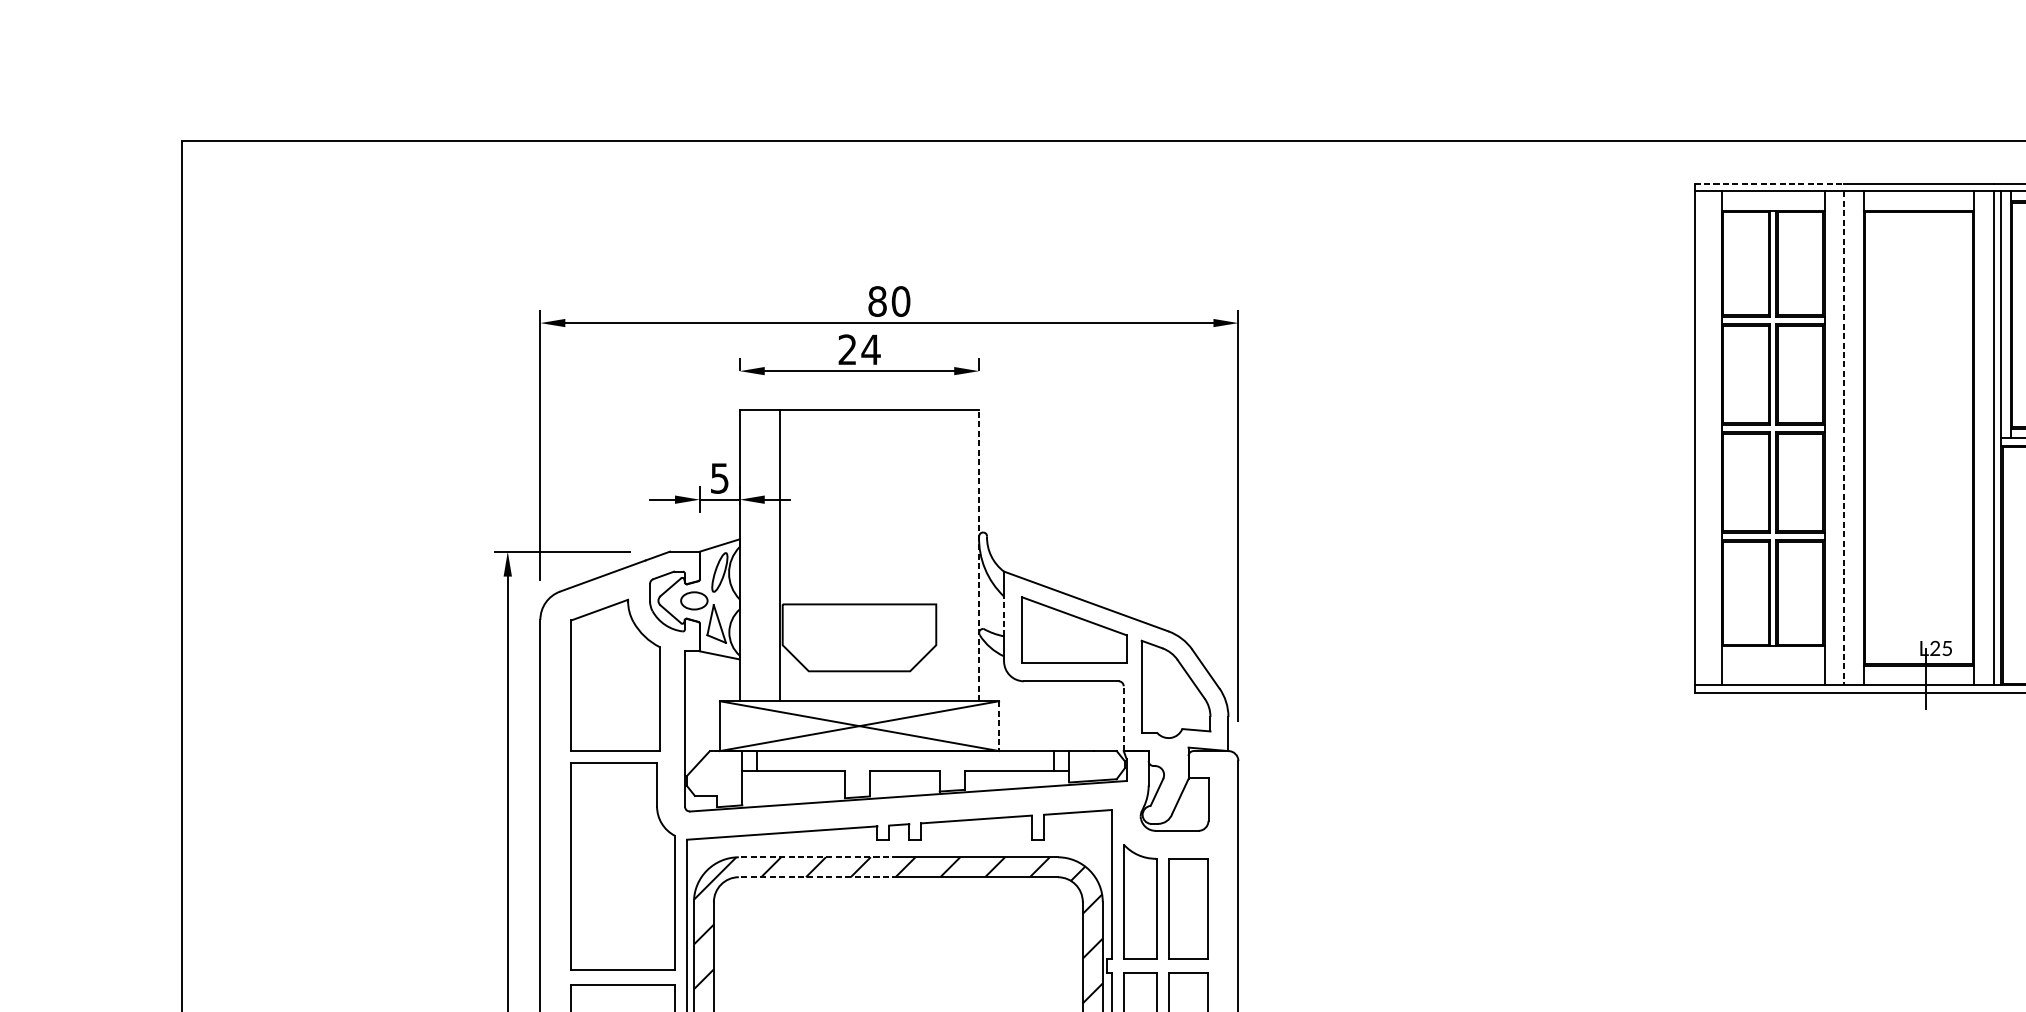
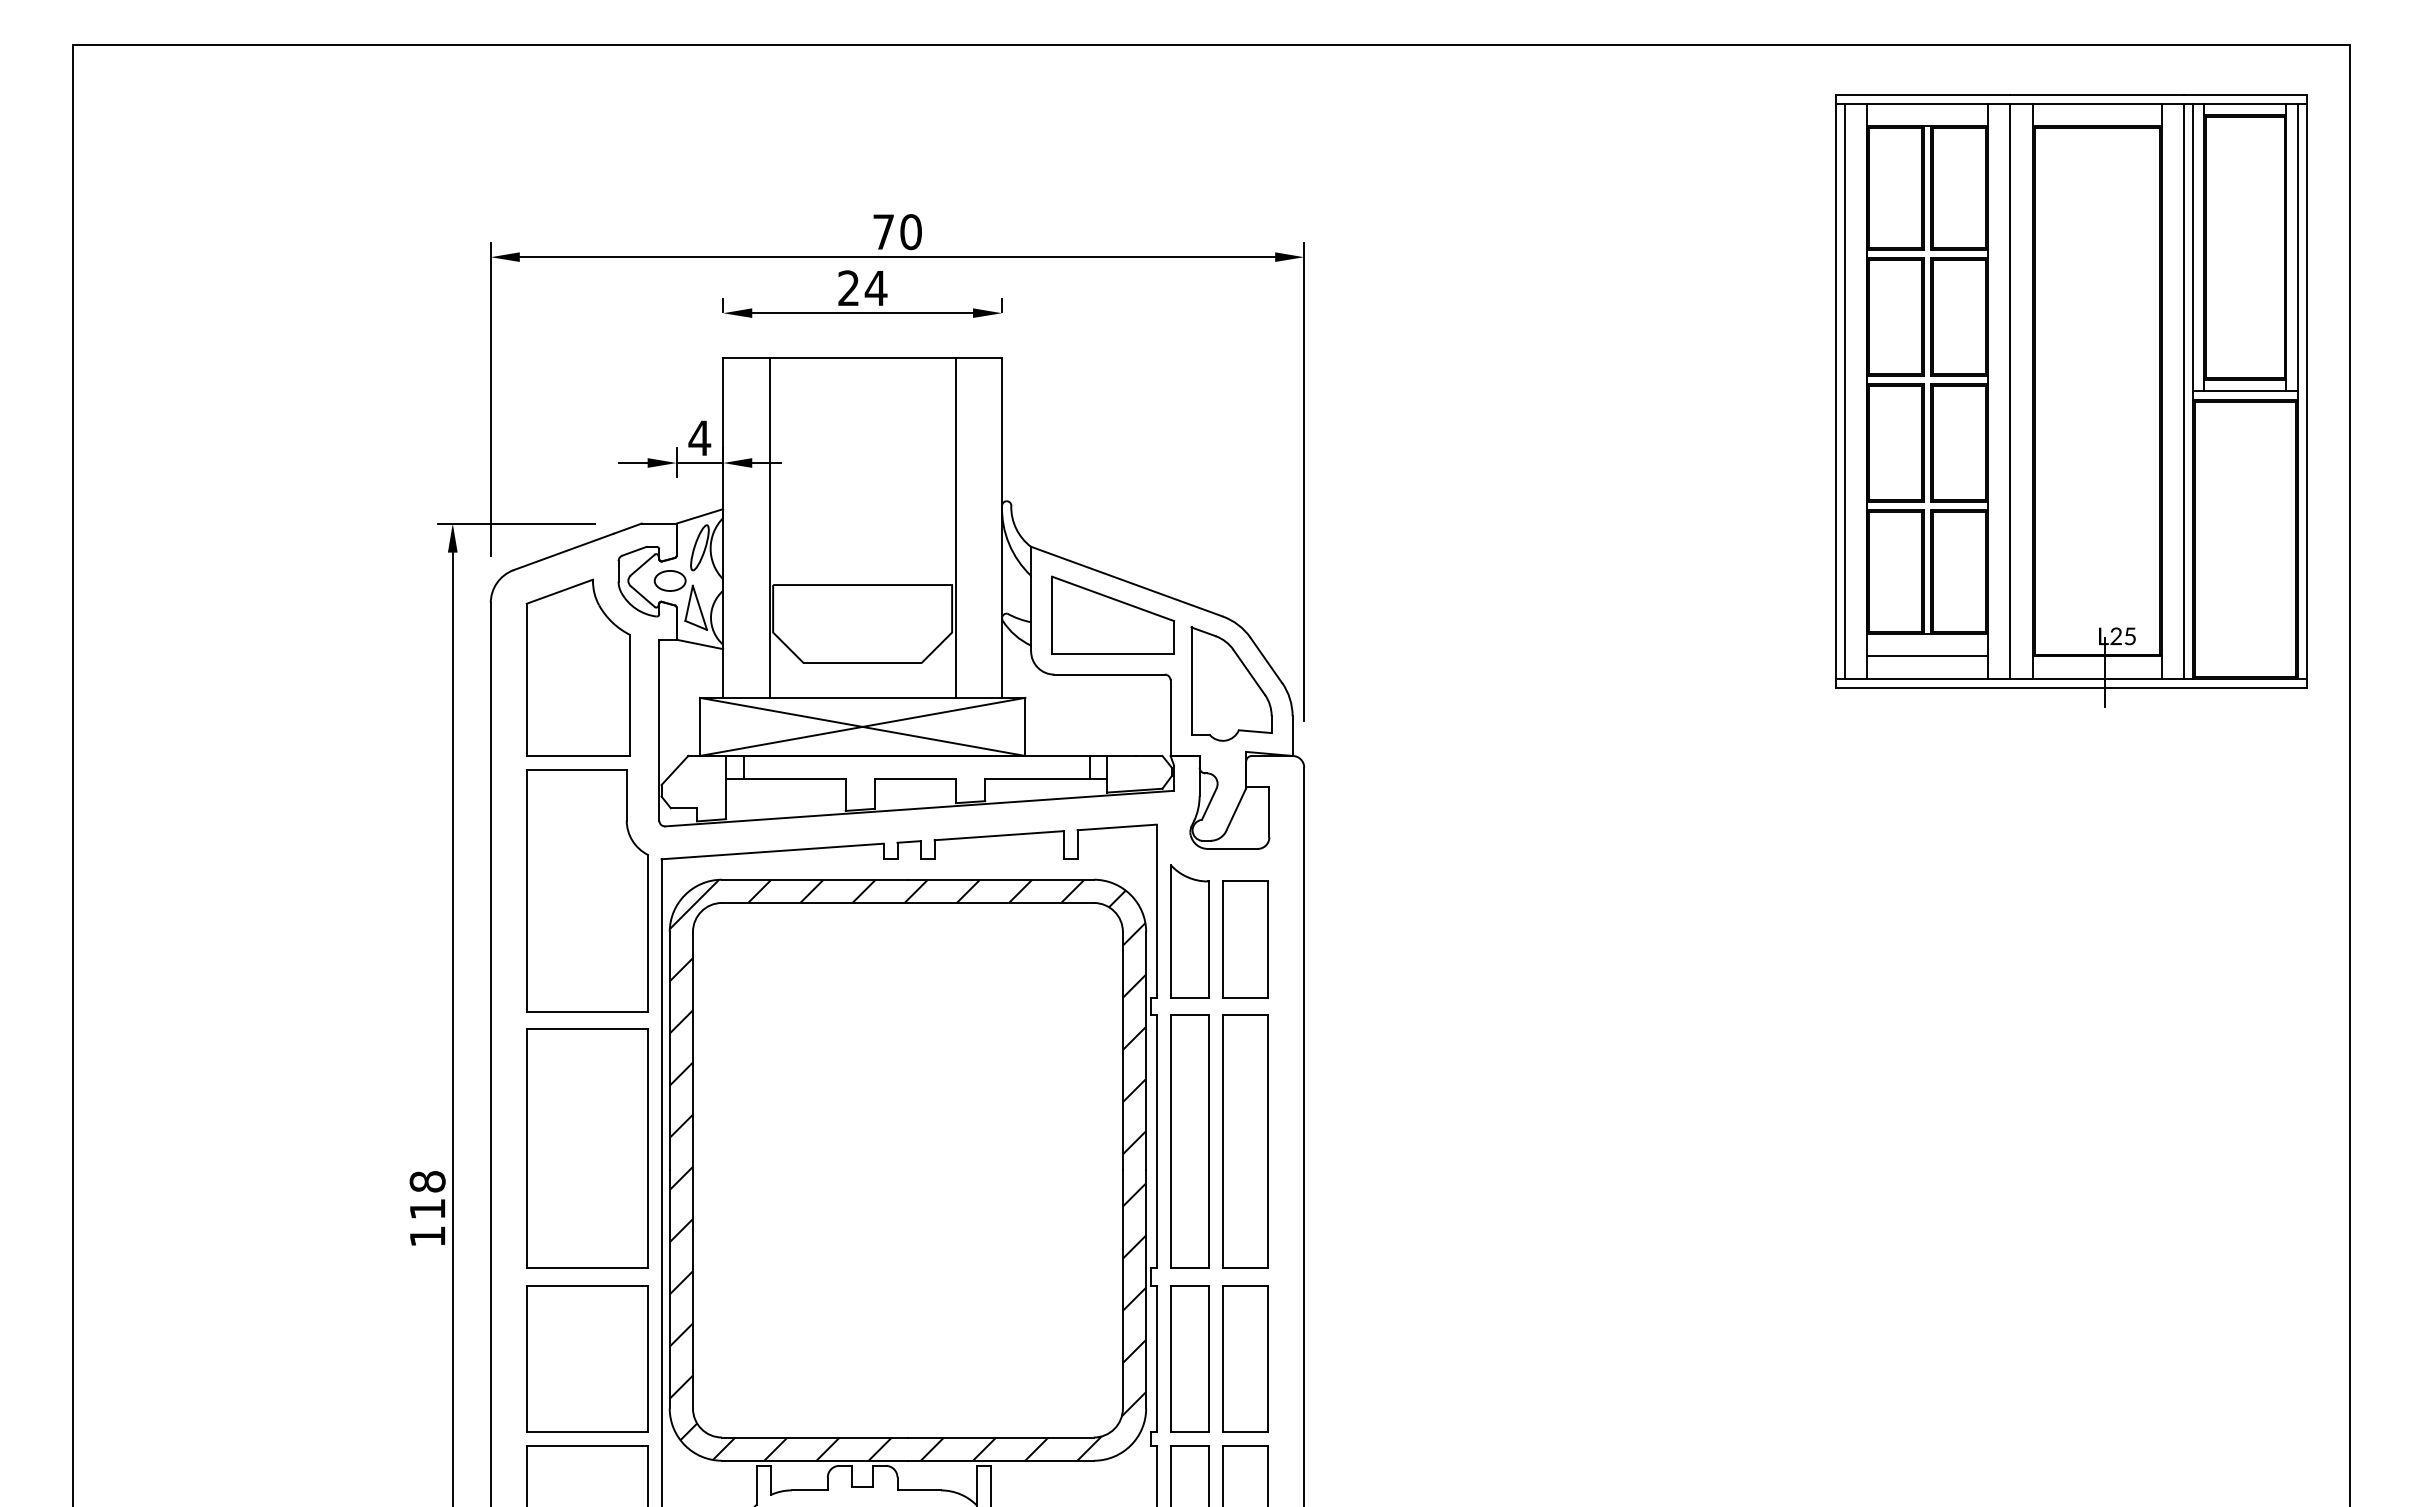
line: (1769, 184) -> (1923, 95), dashed -> solid
text: (877, 301) -> (883, 232), 80 -> 70
line: (1702, 438) -> (1844, 391), added
line: (1844, 438) -> (2010, 391), dashed -> solid
text: (719, 478) -> (699, 438), 5 -> 4
line: (939, 555) -> (955, 527), added
line: (979, 555) -> (1002, 528), dashed -> solid
line: (1004, 615) -> (1031, 598), dashed -> solid
line: (1773, 665) -> (1927, 656), added
line: (1123, 718) -> (1170, 718), dashed -> solid
line: (999, 726) -> (1025, 727), dashed -> solid
line: (818, 857) -> (814, 879), dashed -> solid
line: (818, 876) -> (814, 902), dashed -> solid

